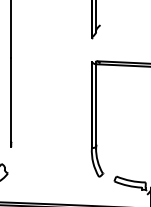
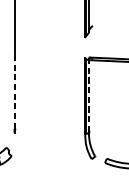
line: (11, 99) -> (14, 91), solid -> dashed
line: (96, 103) -> (89, 94), solid -> dashed

